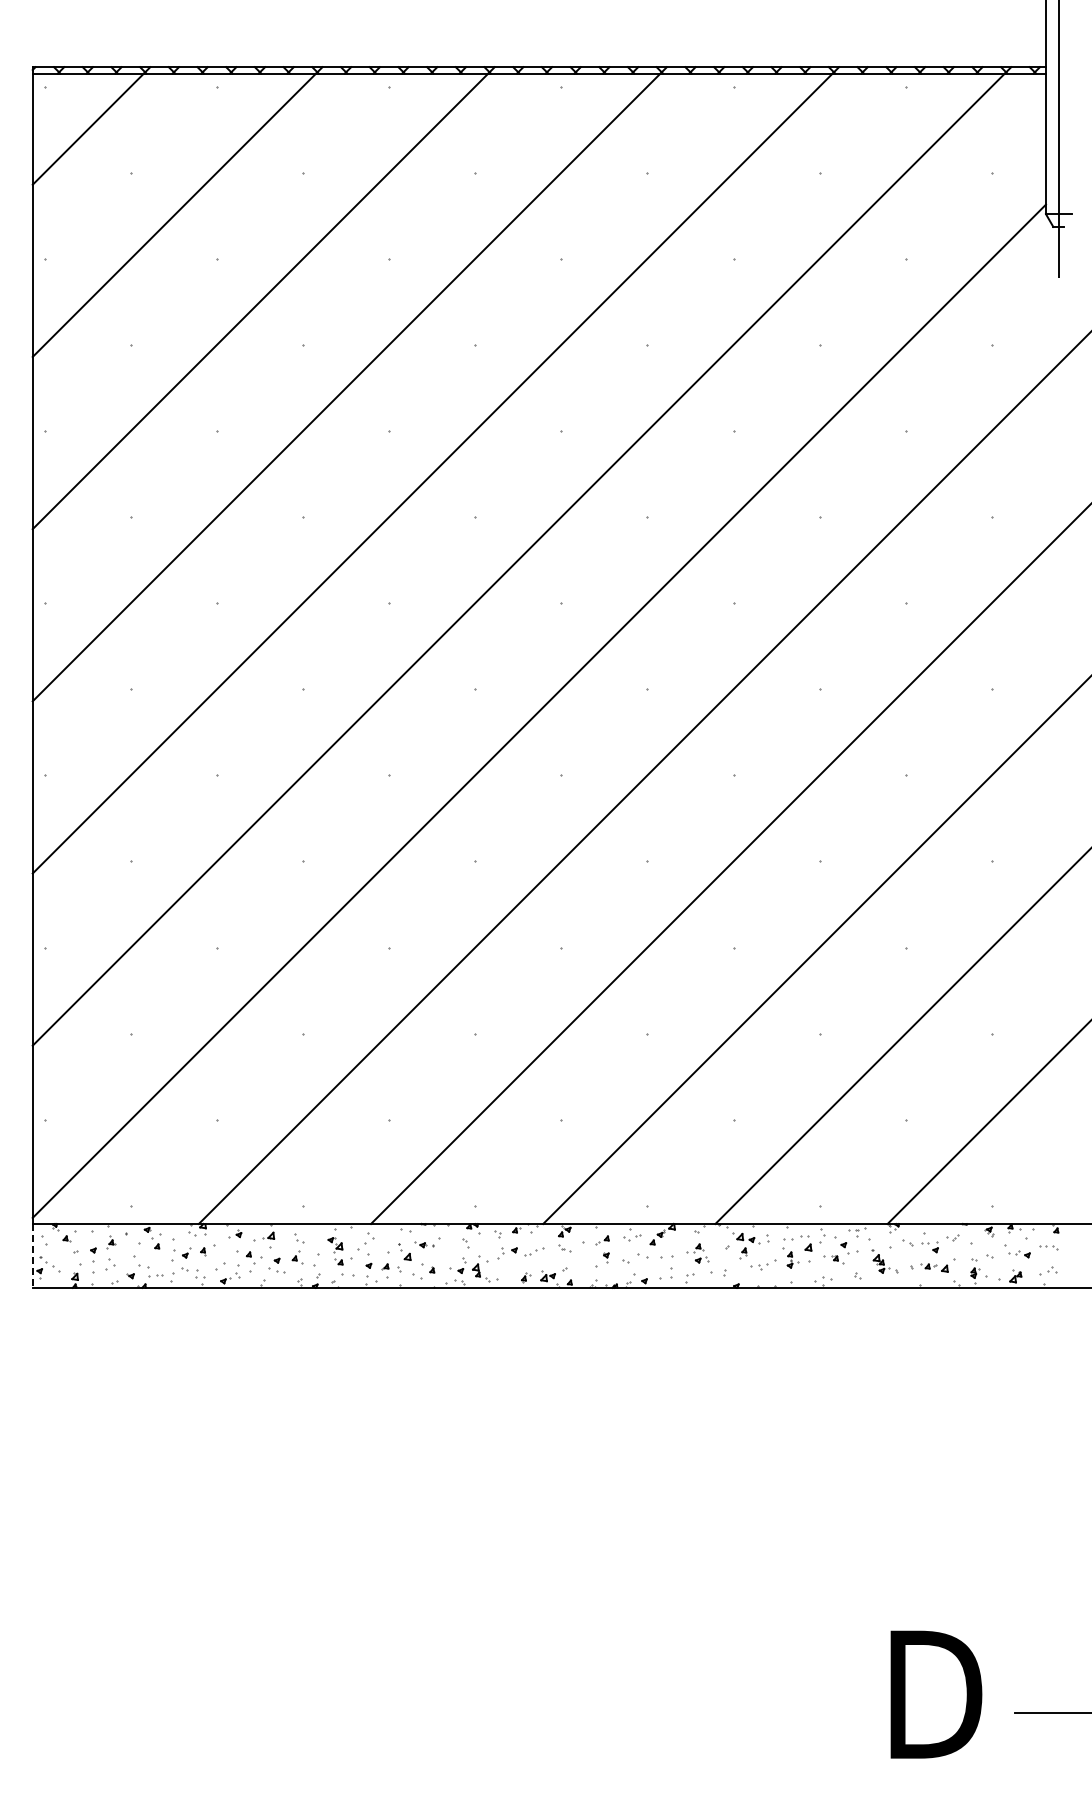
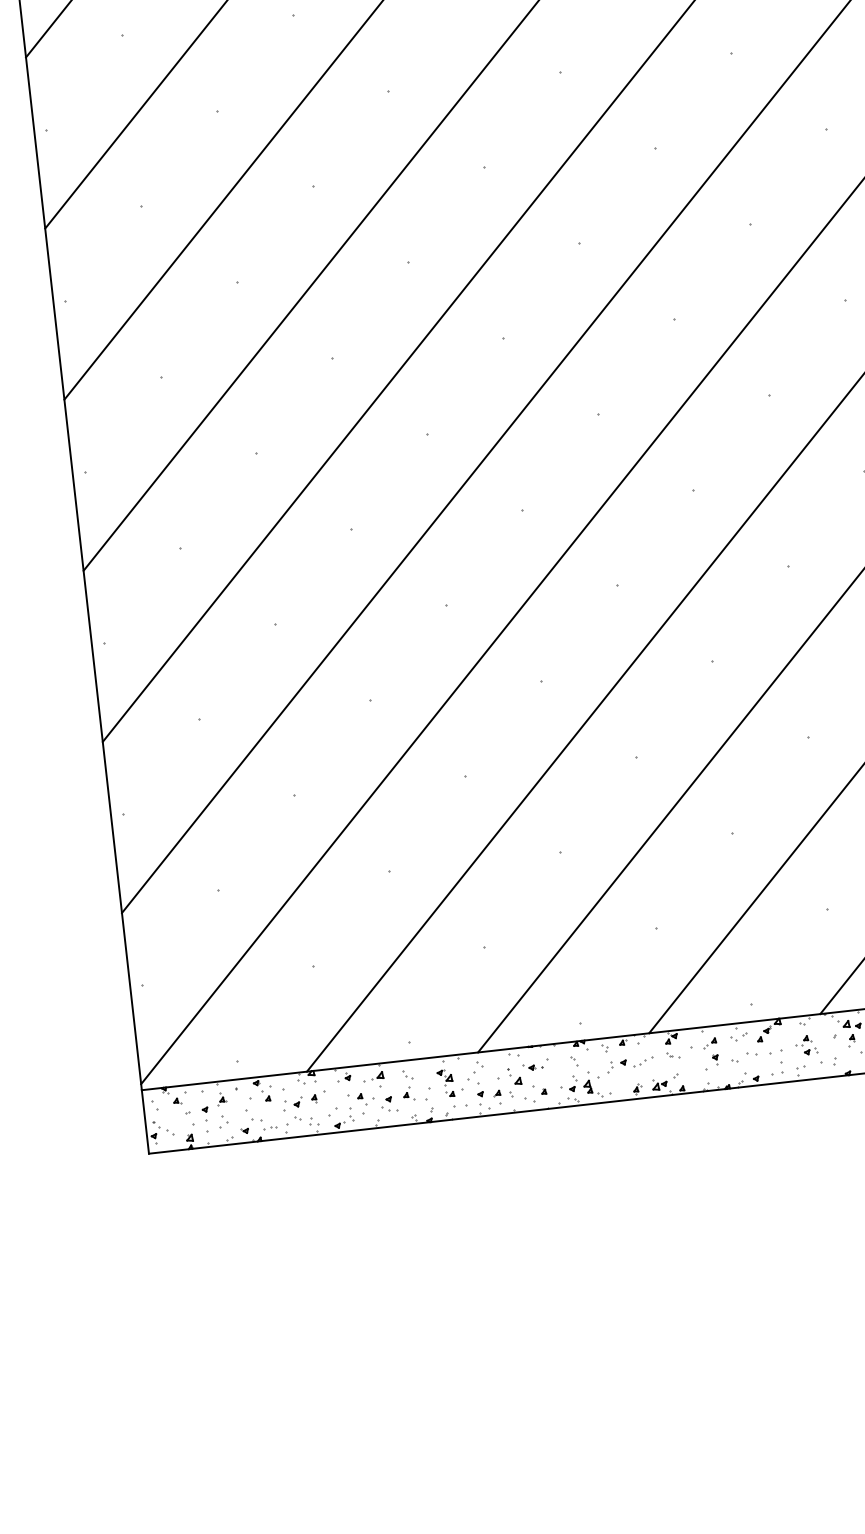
line: (32, 1255) -> (145, 1121), dashed -> solid

